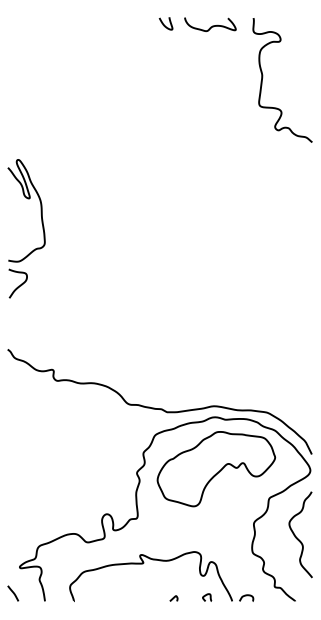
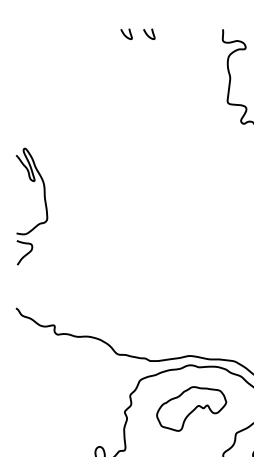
curve: (137, 24) -> (125, 34), added
curve: (210, 26) -> (186, 36), removed
part: (216, 469) -> (191, 409), size x0.7

